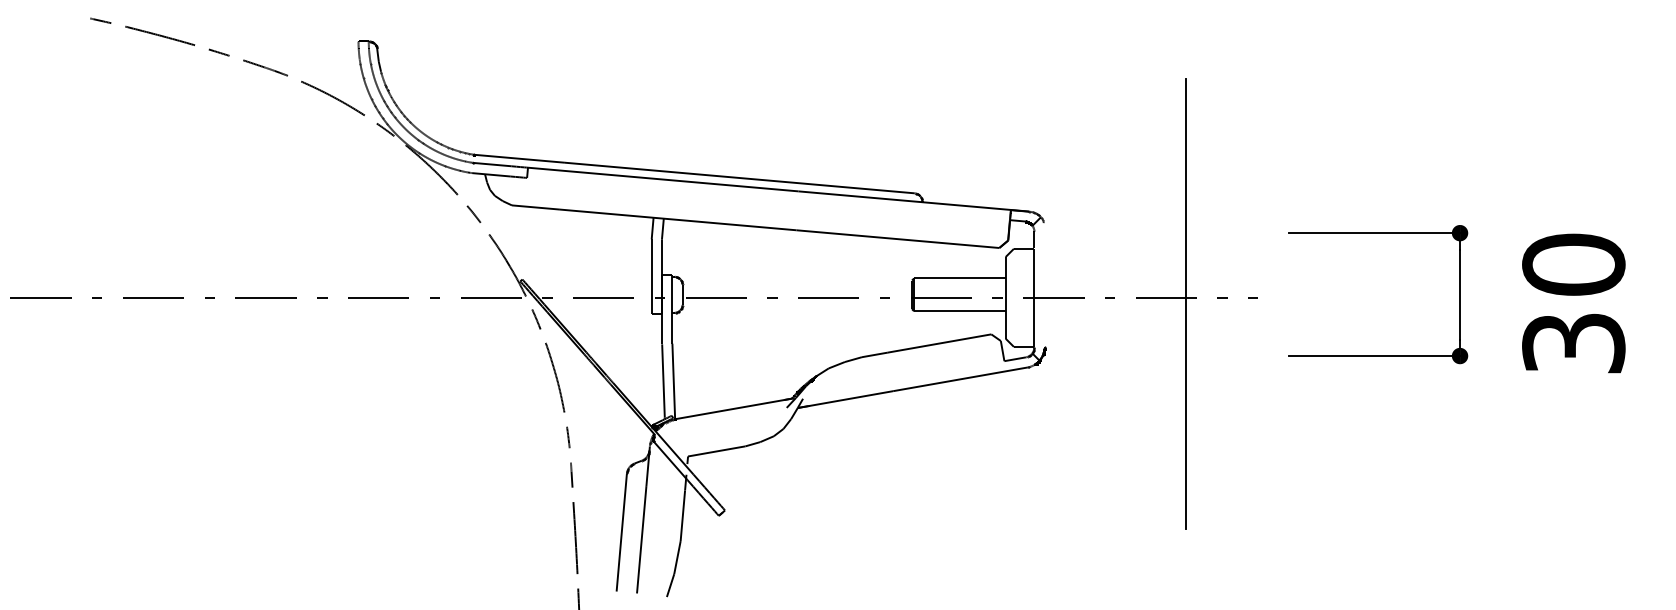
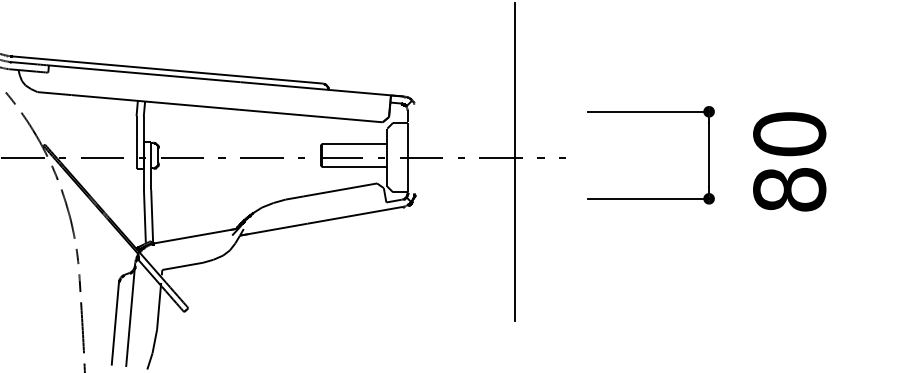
text: (1573, 343) -> (789, 189), 30 -> 80

